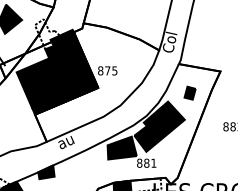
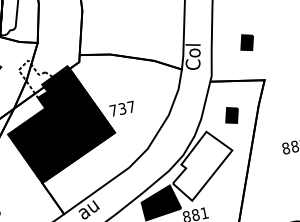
part: (212, 39) -> (246, 41), added
text: (107, 70) -> (121, 108), 875 -> 737
fill: (159, 126) -> (202, 165), removed

